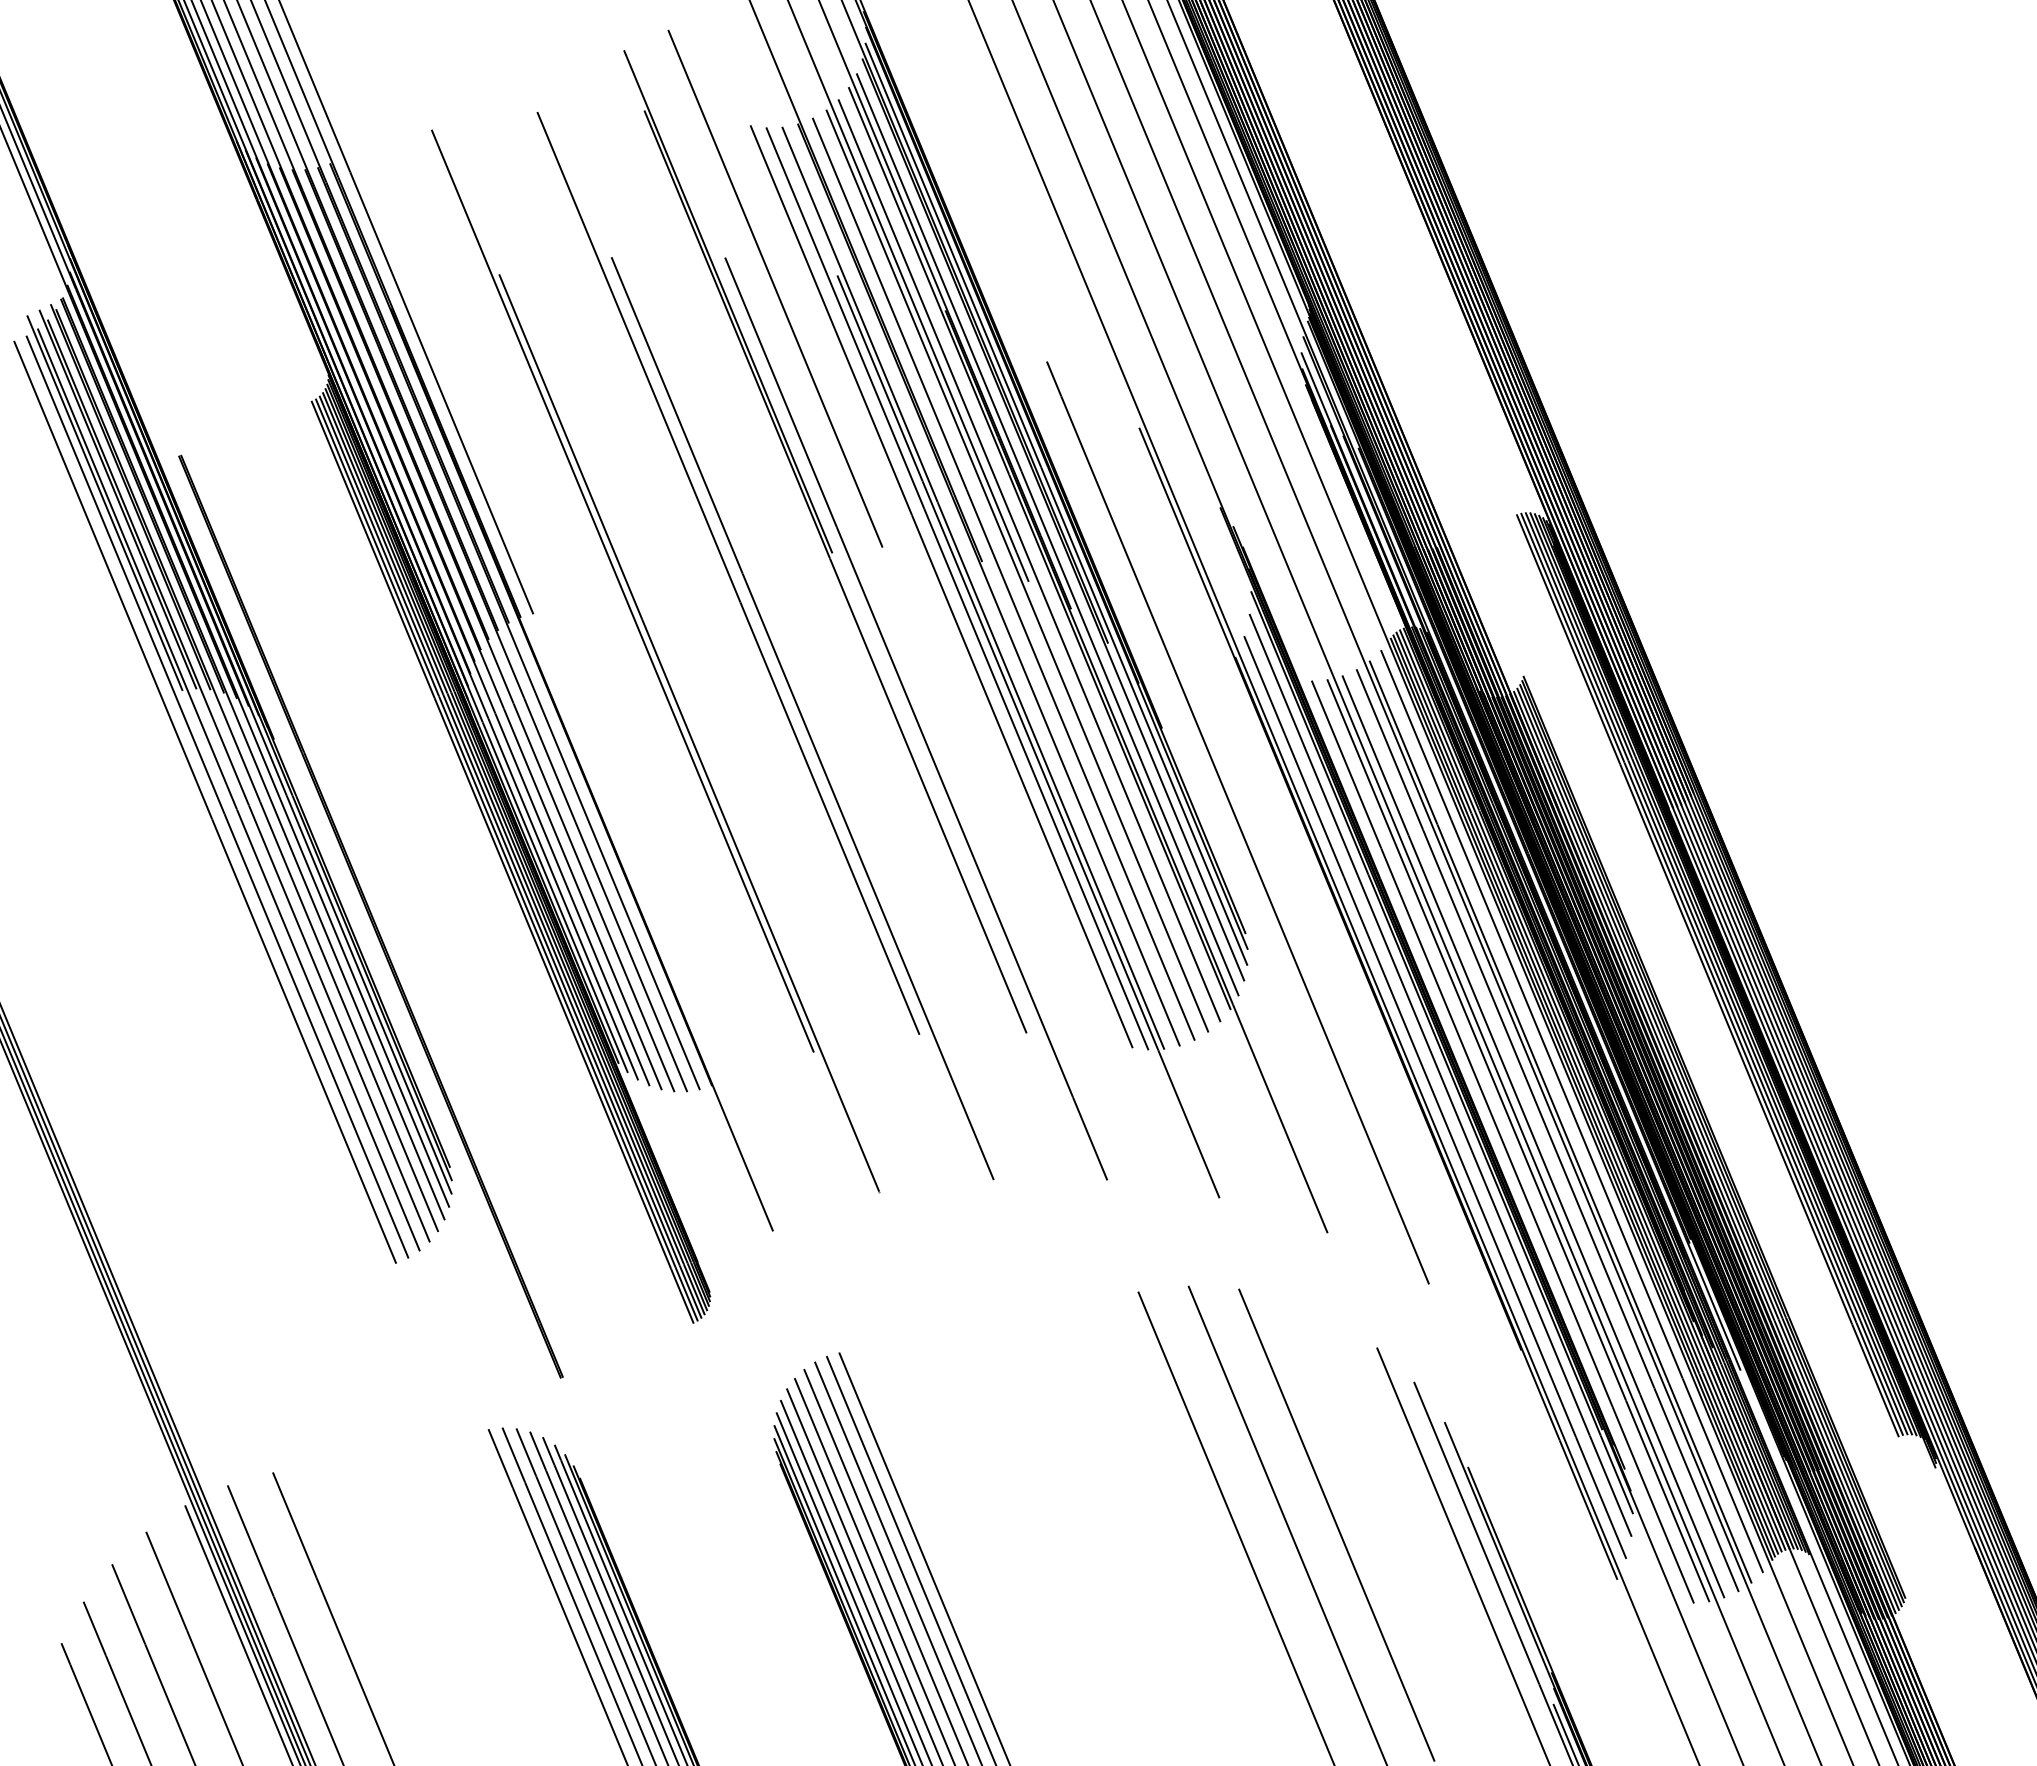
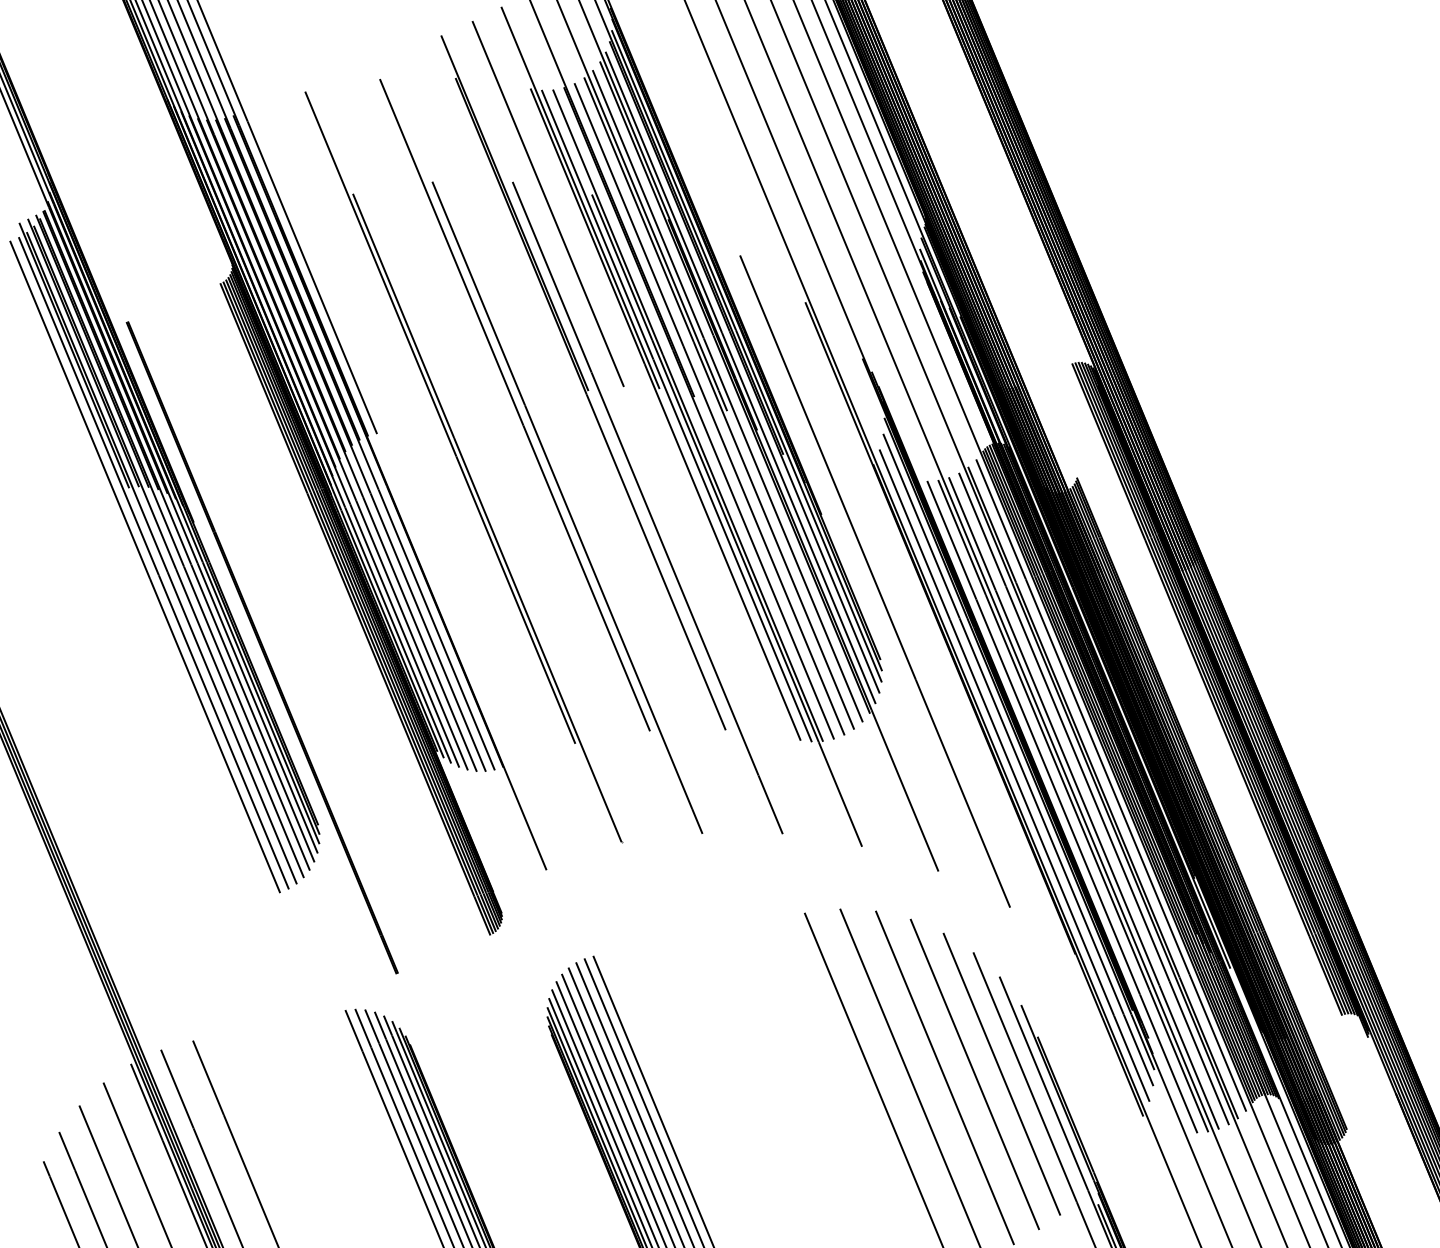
line: (821, 279) -> (580, 197), added
line: (1417, 1519) -> (1002, 1073), added
line: (1379, 1520) -> (975, 1074), added

